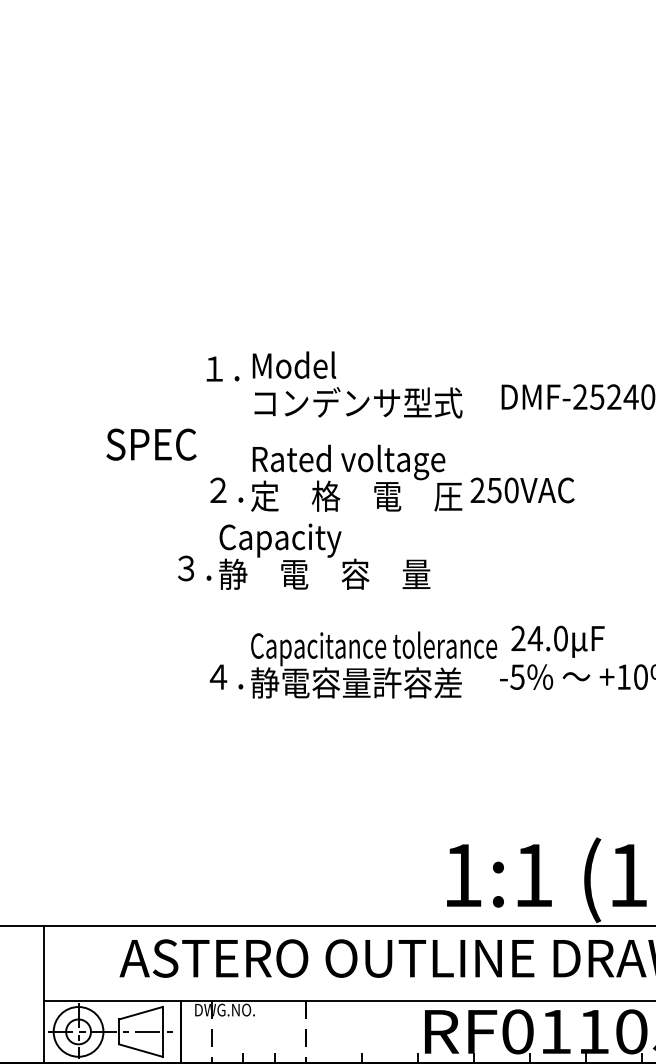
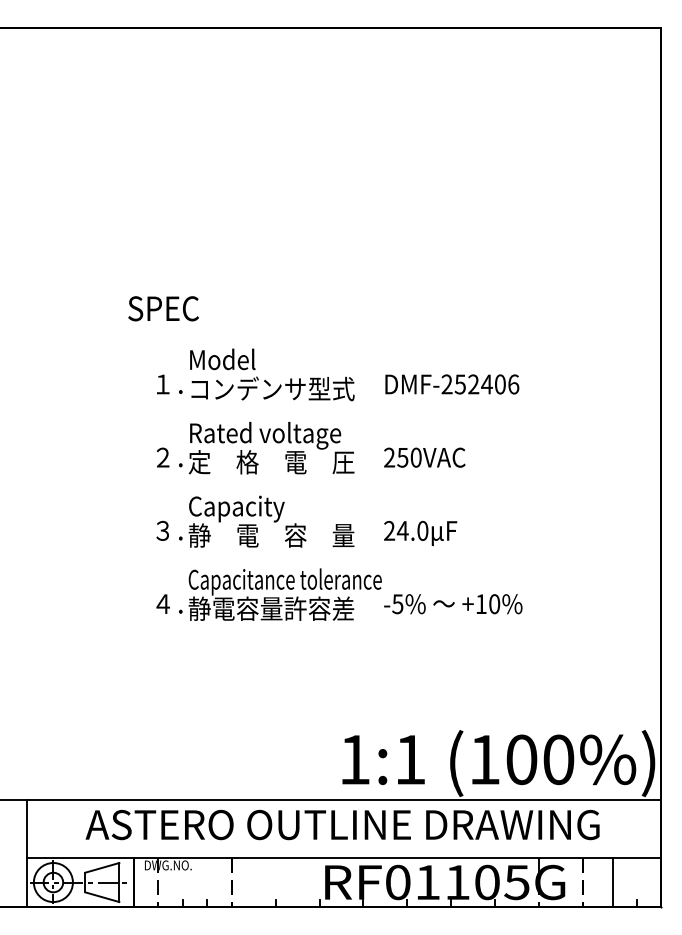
text: (222, 369) -> (169, 384), moved
text: (151, 444) -> (163, 308), moved
text: (522, 490) -> (424, 457), moved
text: (304, 556) -> (255, 521), moved
text: (557, 641) -> (420, 533), moved

